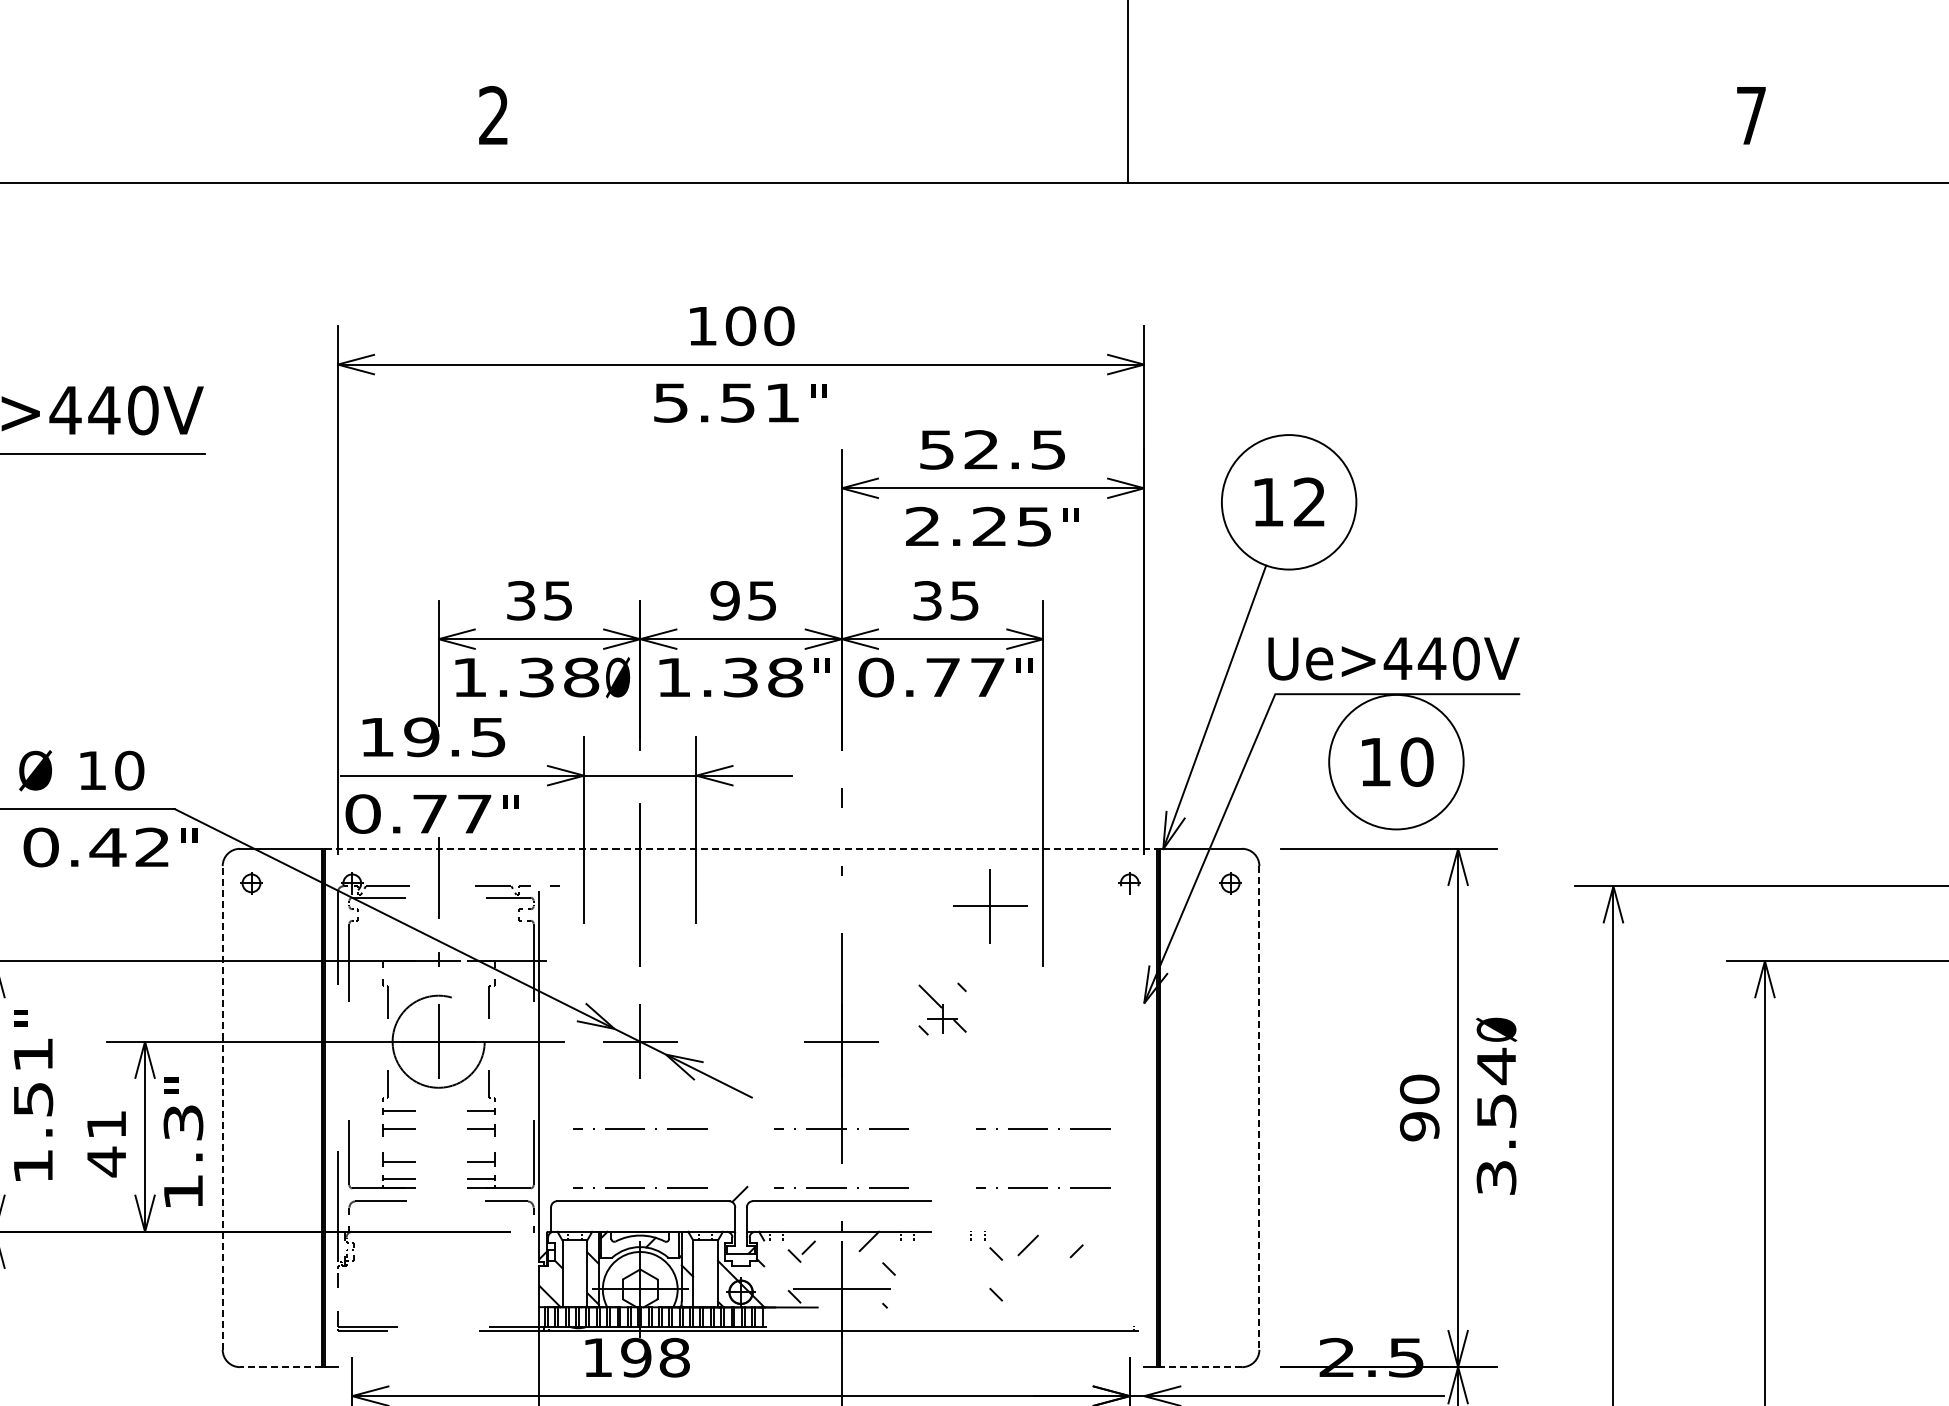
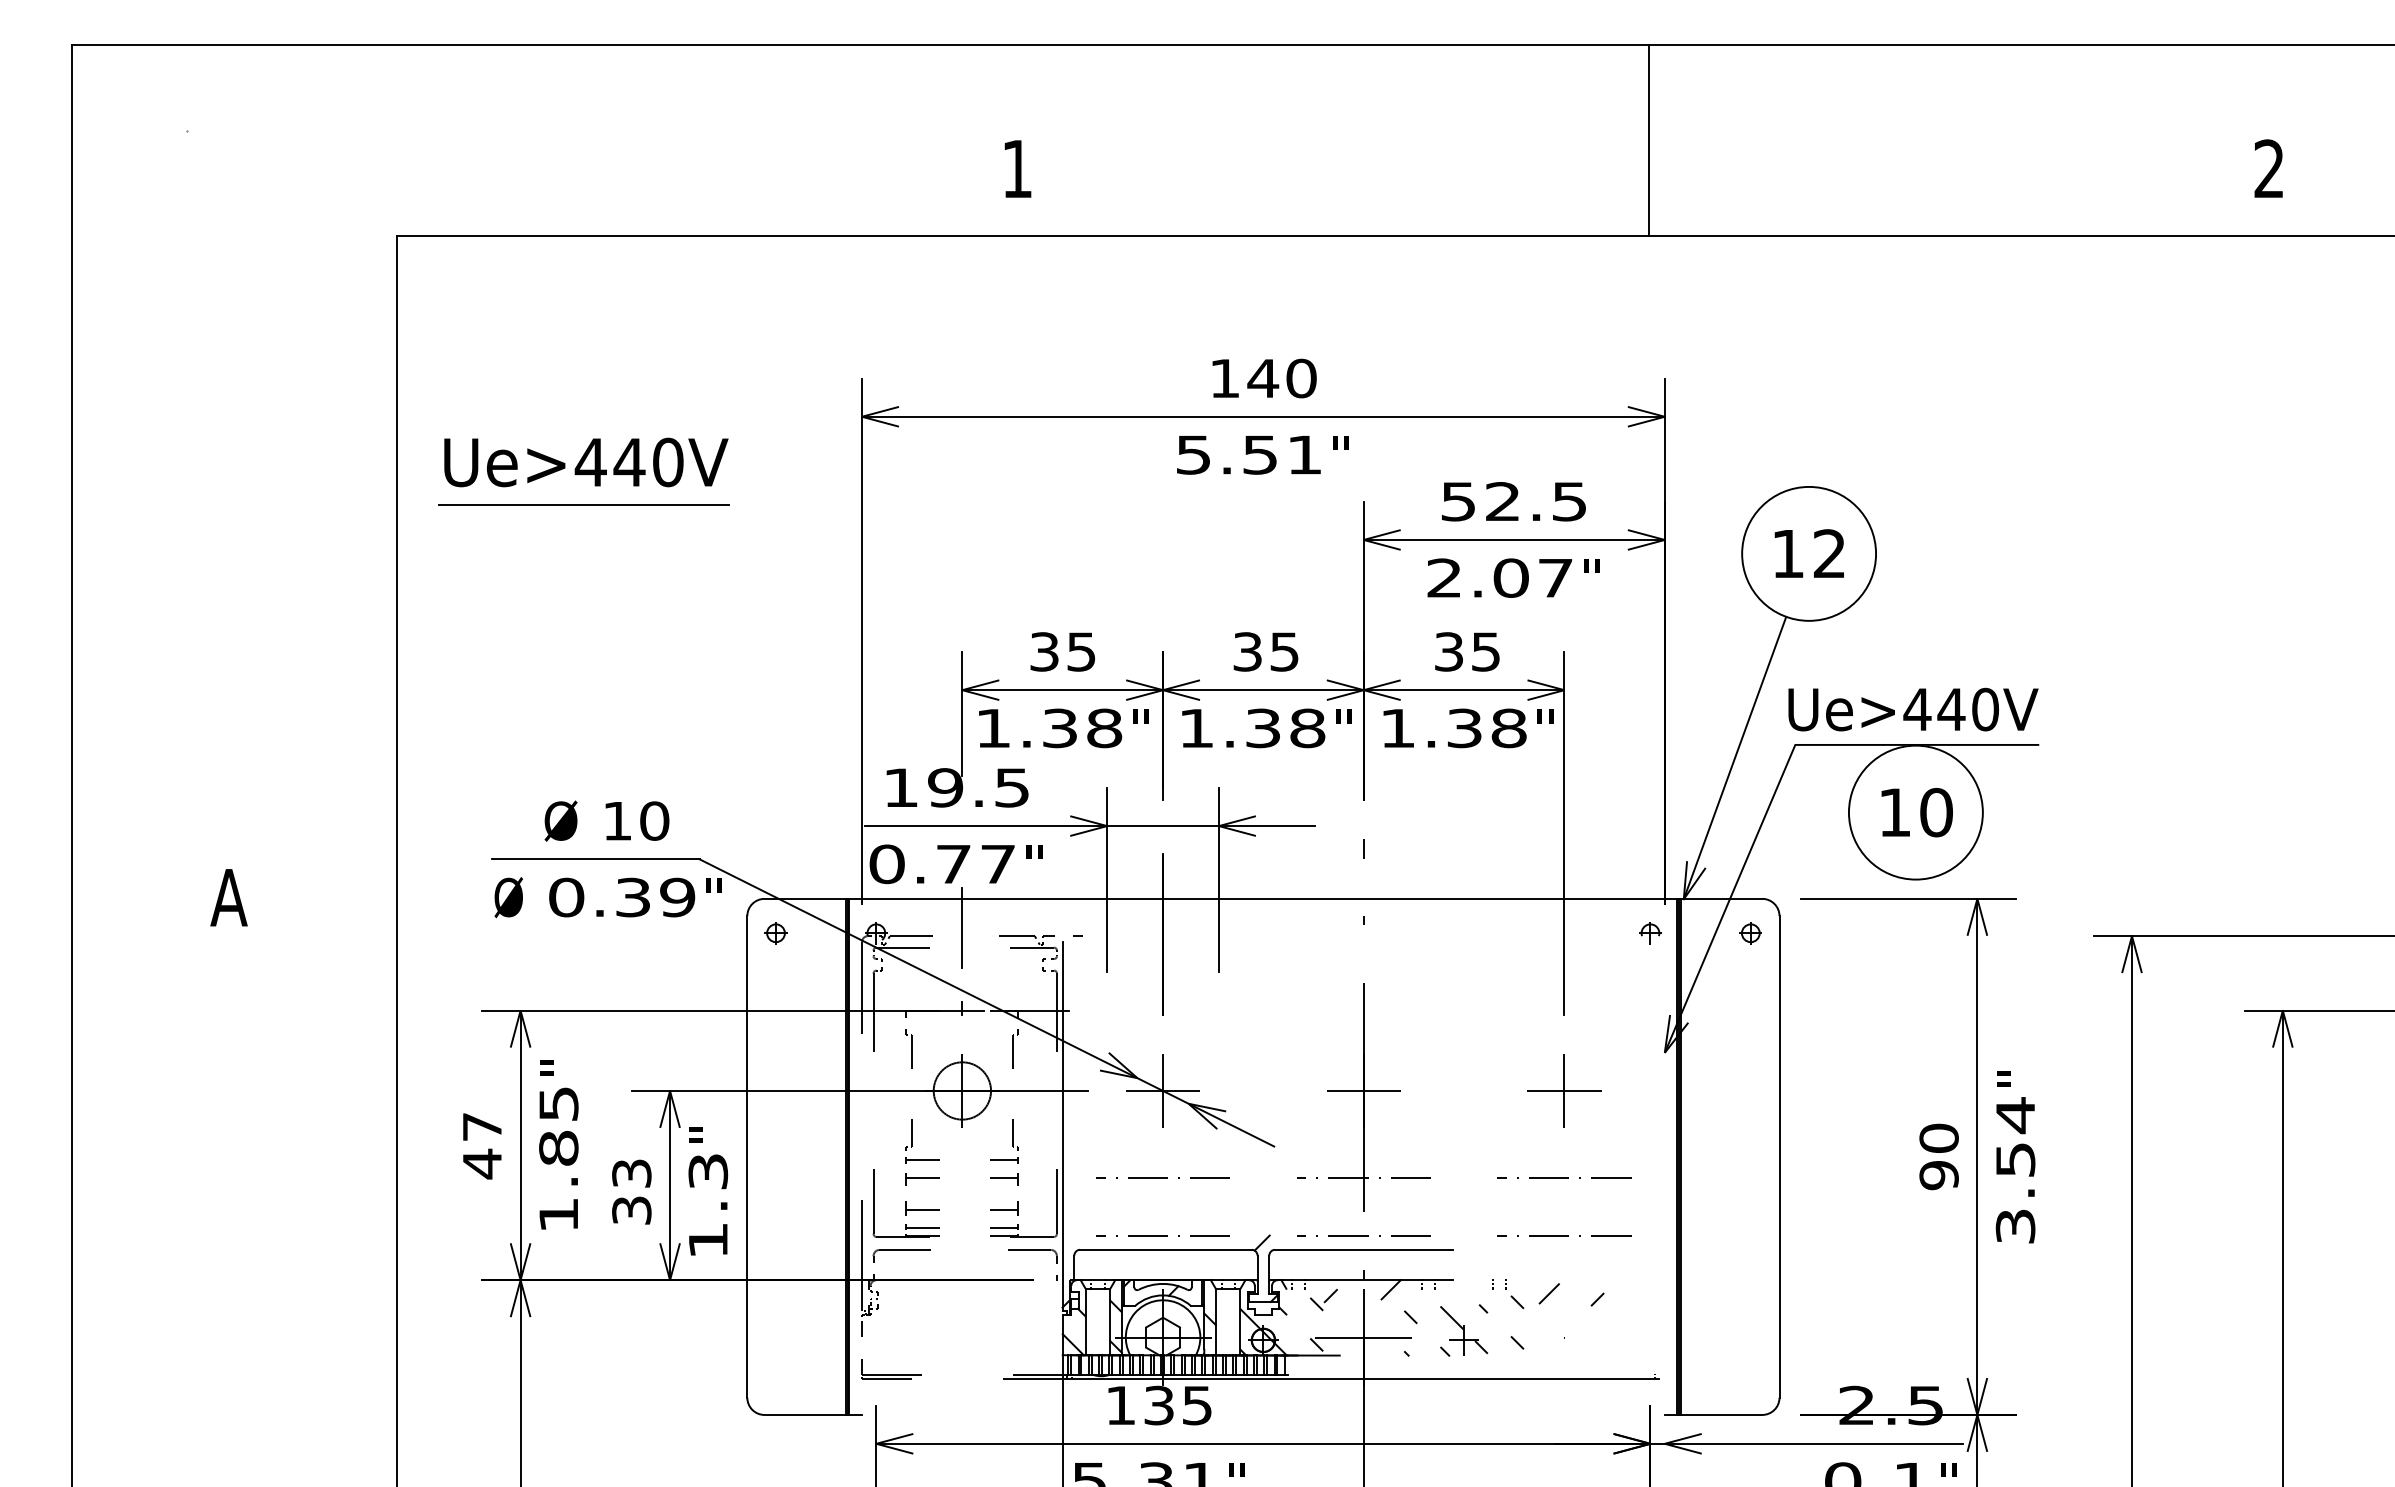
text: (493, 115) -> (1016, 168), 2 -> 1
text: (1750, 115) -> (2268, 168), 7 -> 2
text: (741, 326) -> (1263, 378), 100 -> 140
text: (1011, 526) -> (1532, 577), 2.25 -> 2.07
text: (725, 600) -> (1247, 651), 95 -> 35
text: (617, 676) -> (1140, 727), Ø -> "
text: (931, 677) -> (1453, 728), 0.77 -> 1.38
text: (129, 847) -> (654, 897), 0.42 -> 0.39
line: (741, 848) -> (1263, 898), dashed -> solid
part: (990, 905) -> (1564, 1090), moved
part: (943, 1009) -> (1464, 1330), moved
text: (1496, 1030) -> (2015, 1079), Ø -> "
circle: (438, 1041) -> (962, 1090), size x0.62
text: (33, 1077) -> (558, 1126), 1.51 -> 1.85
line: (222, 1107) -> (747, 1156), dashed -> solid
line: (1259, 1107) -> (1779, 1156), dashed -> solid
text: (106, 1143) -> (631, 1192), 41 -> 33
text: (655, 1357) -> (1178, 1405), 198 -> 135
line: (281, 1366) -> (805, 1414), dashed -> solid
line: (1201, 1366) -> (1721, 1414), dashed -> solid

